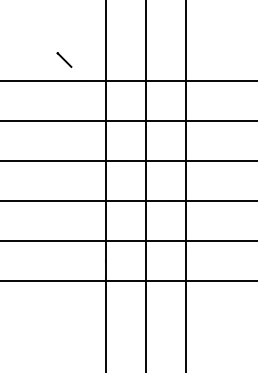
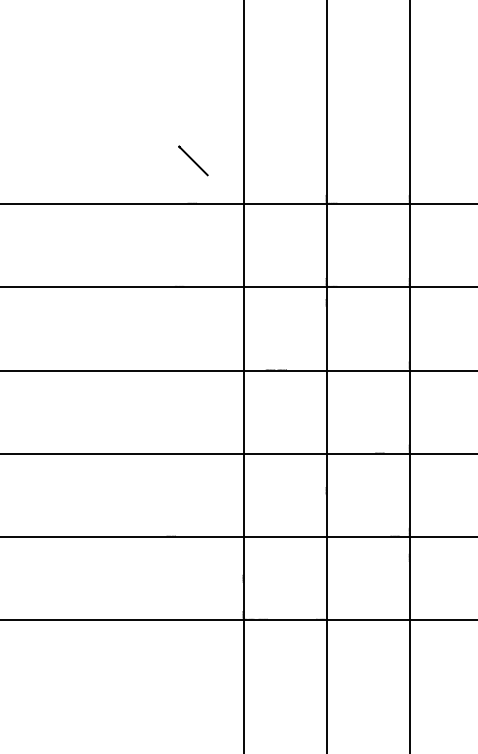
line: (64, 59) -> (193, 159), moved

